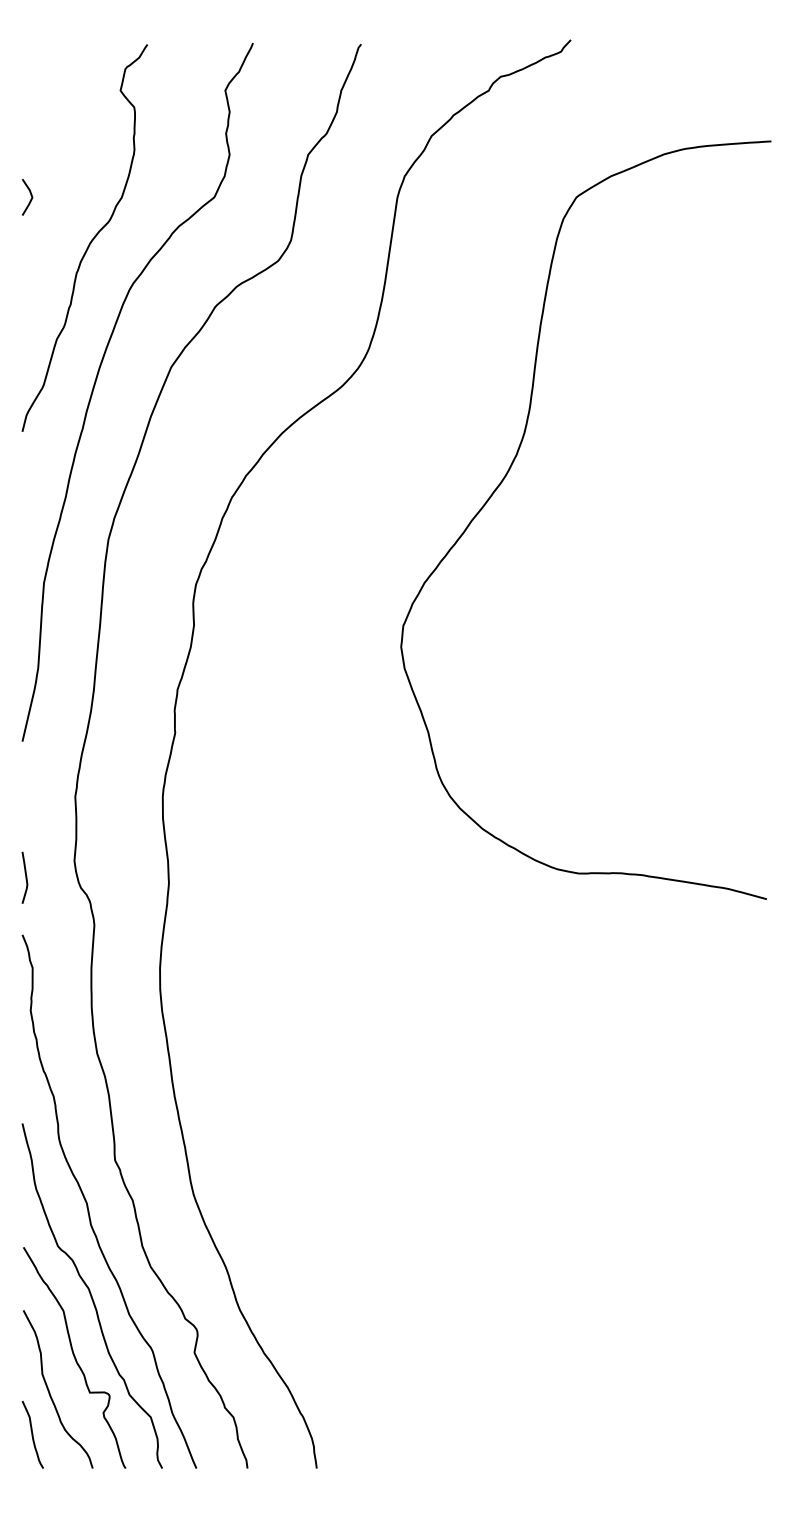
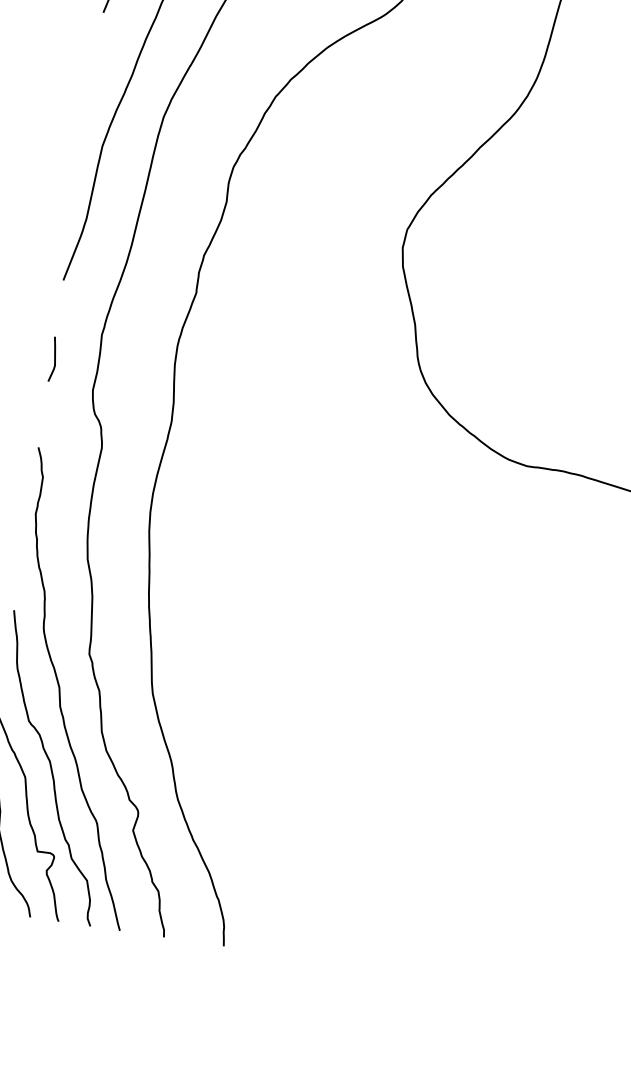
curve: (25, 877) -> (54, 359), moved

